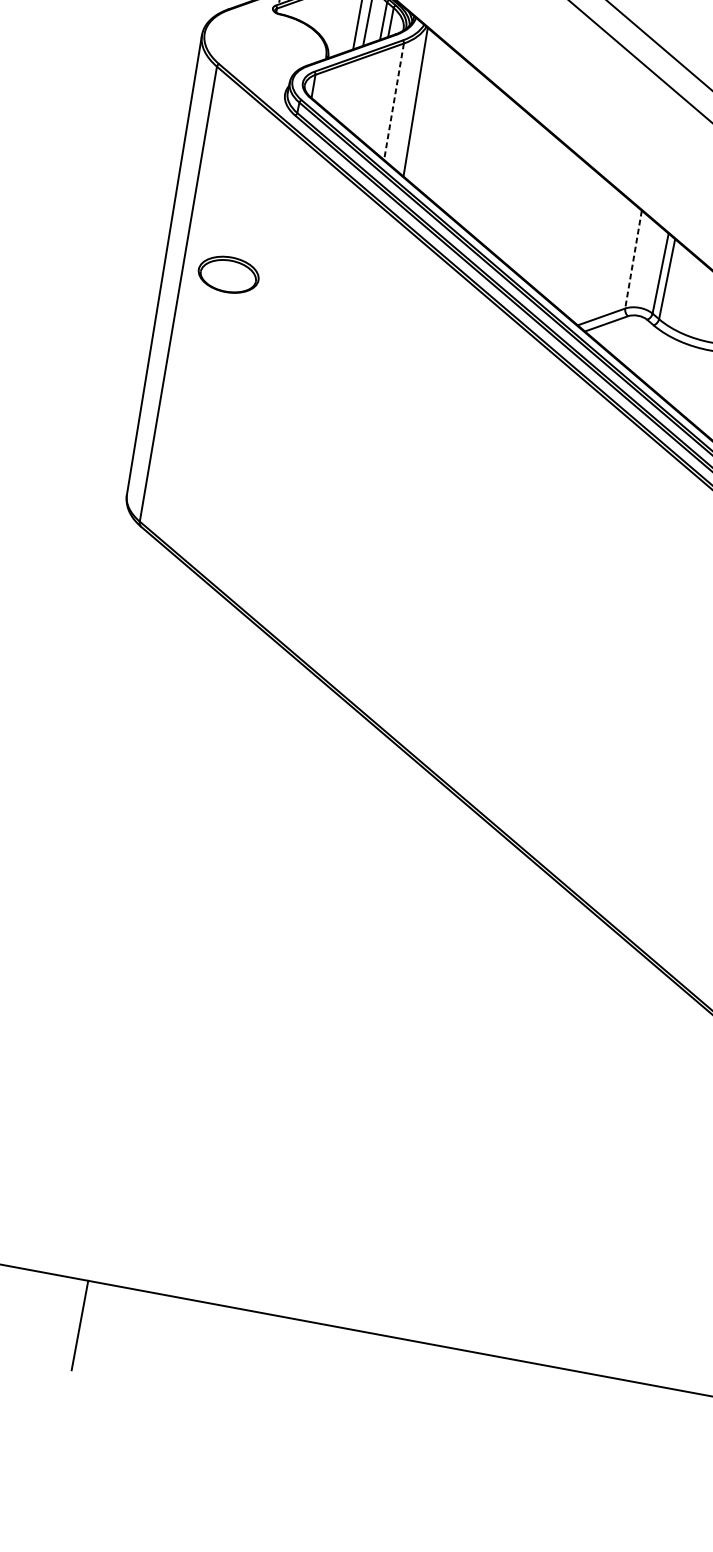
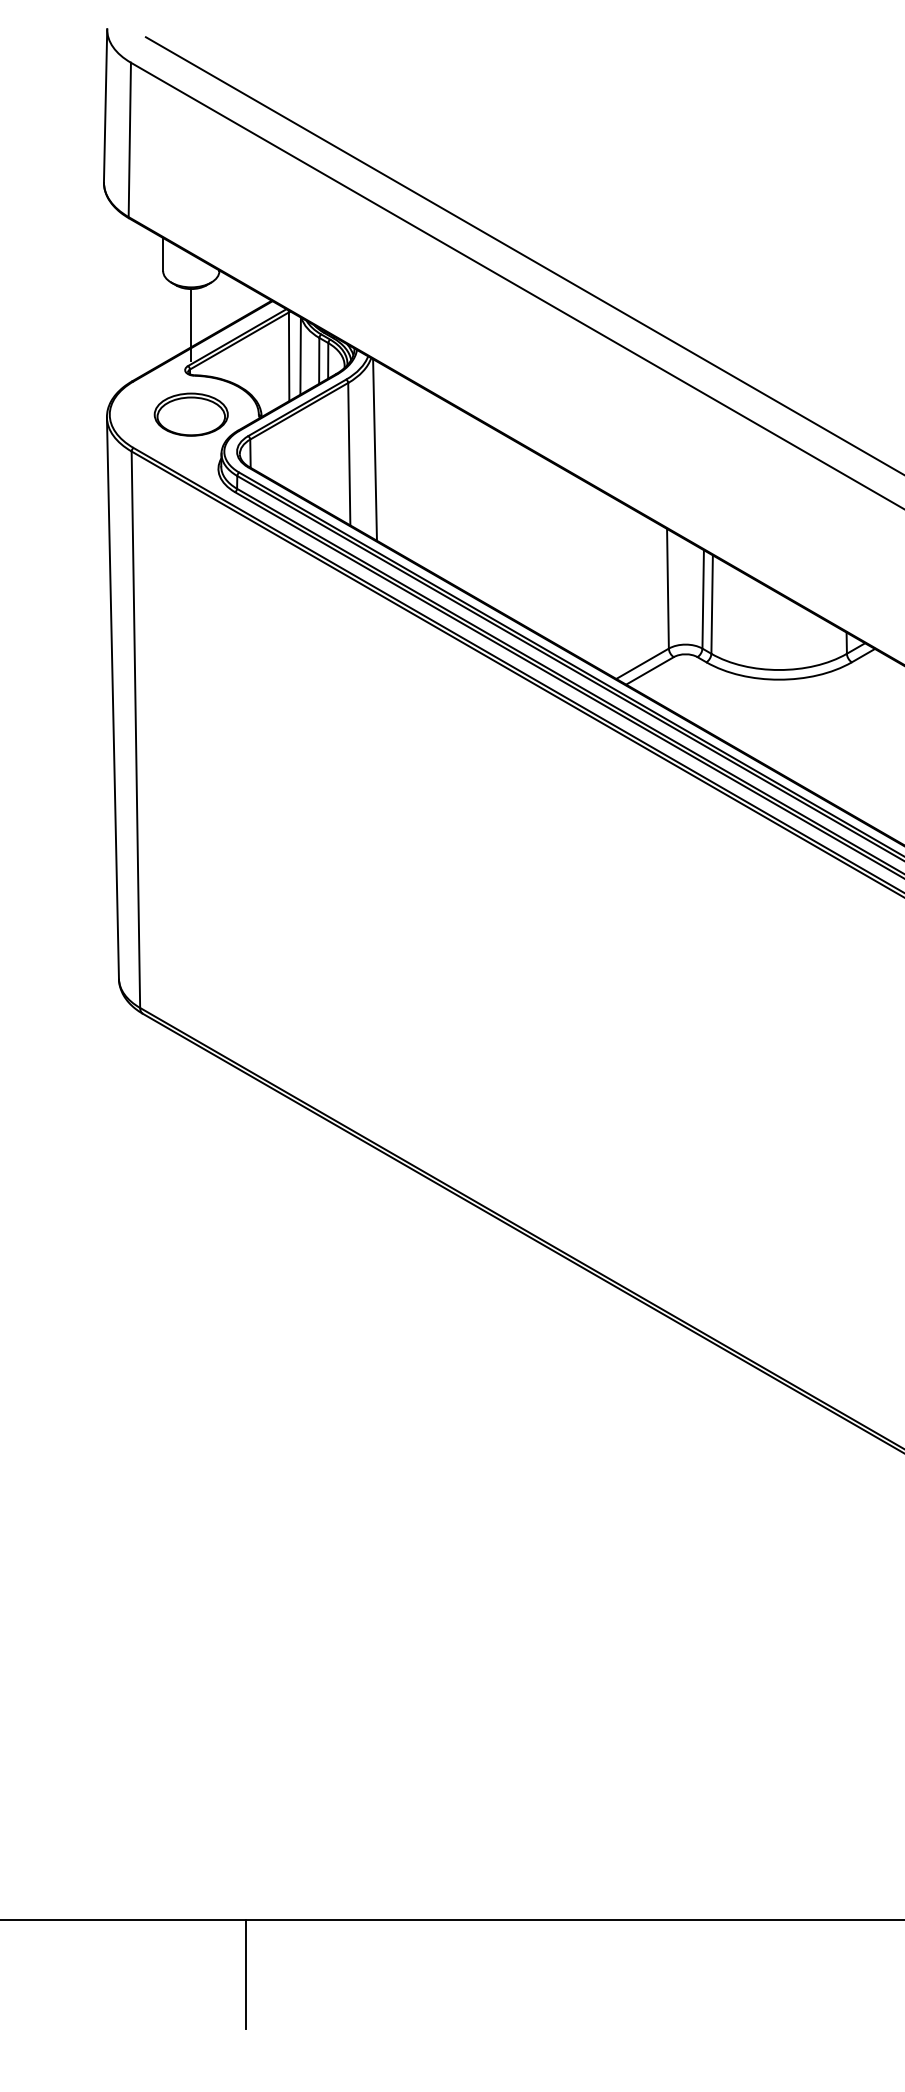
line: (394, 102) -> (349, 454), dashed -> solid
line: (633, 259) -> (667, 588), dashed -> solid
part: (228, 274) -> (190, 414), moved

